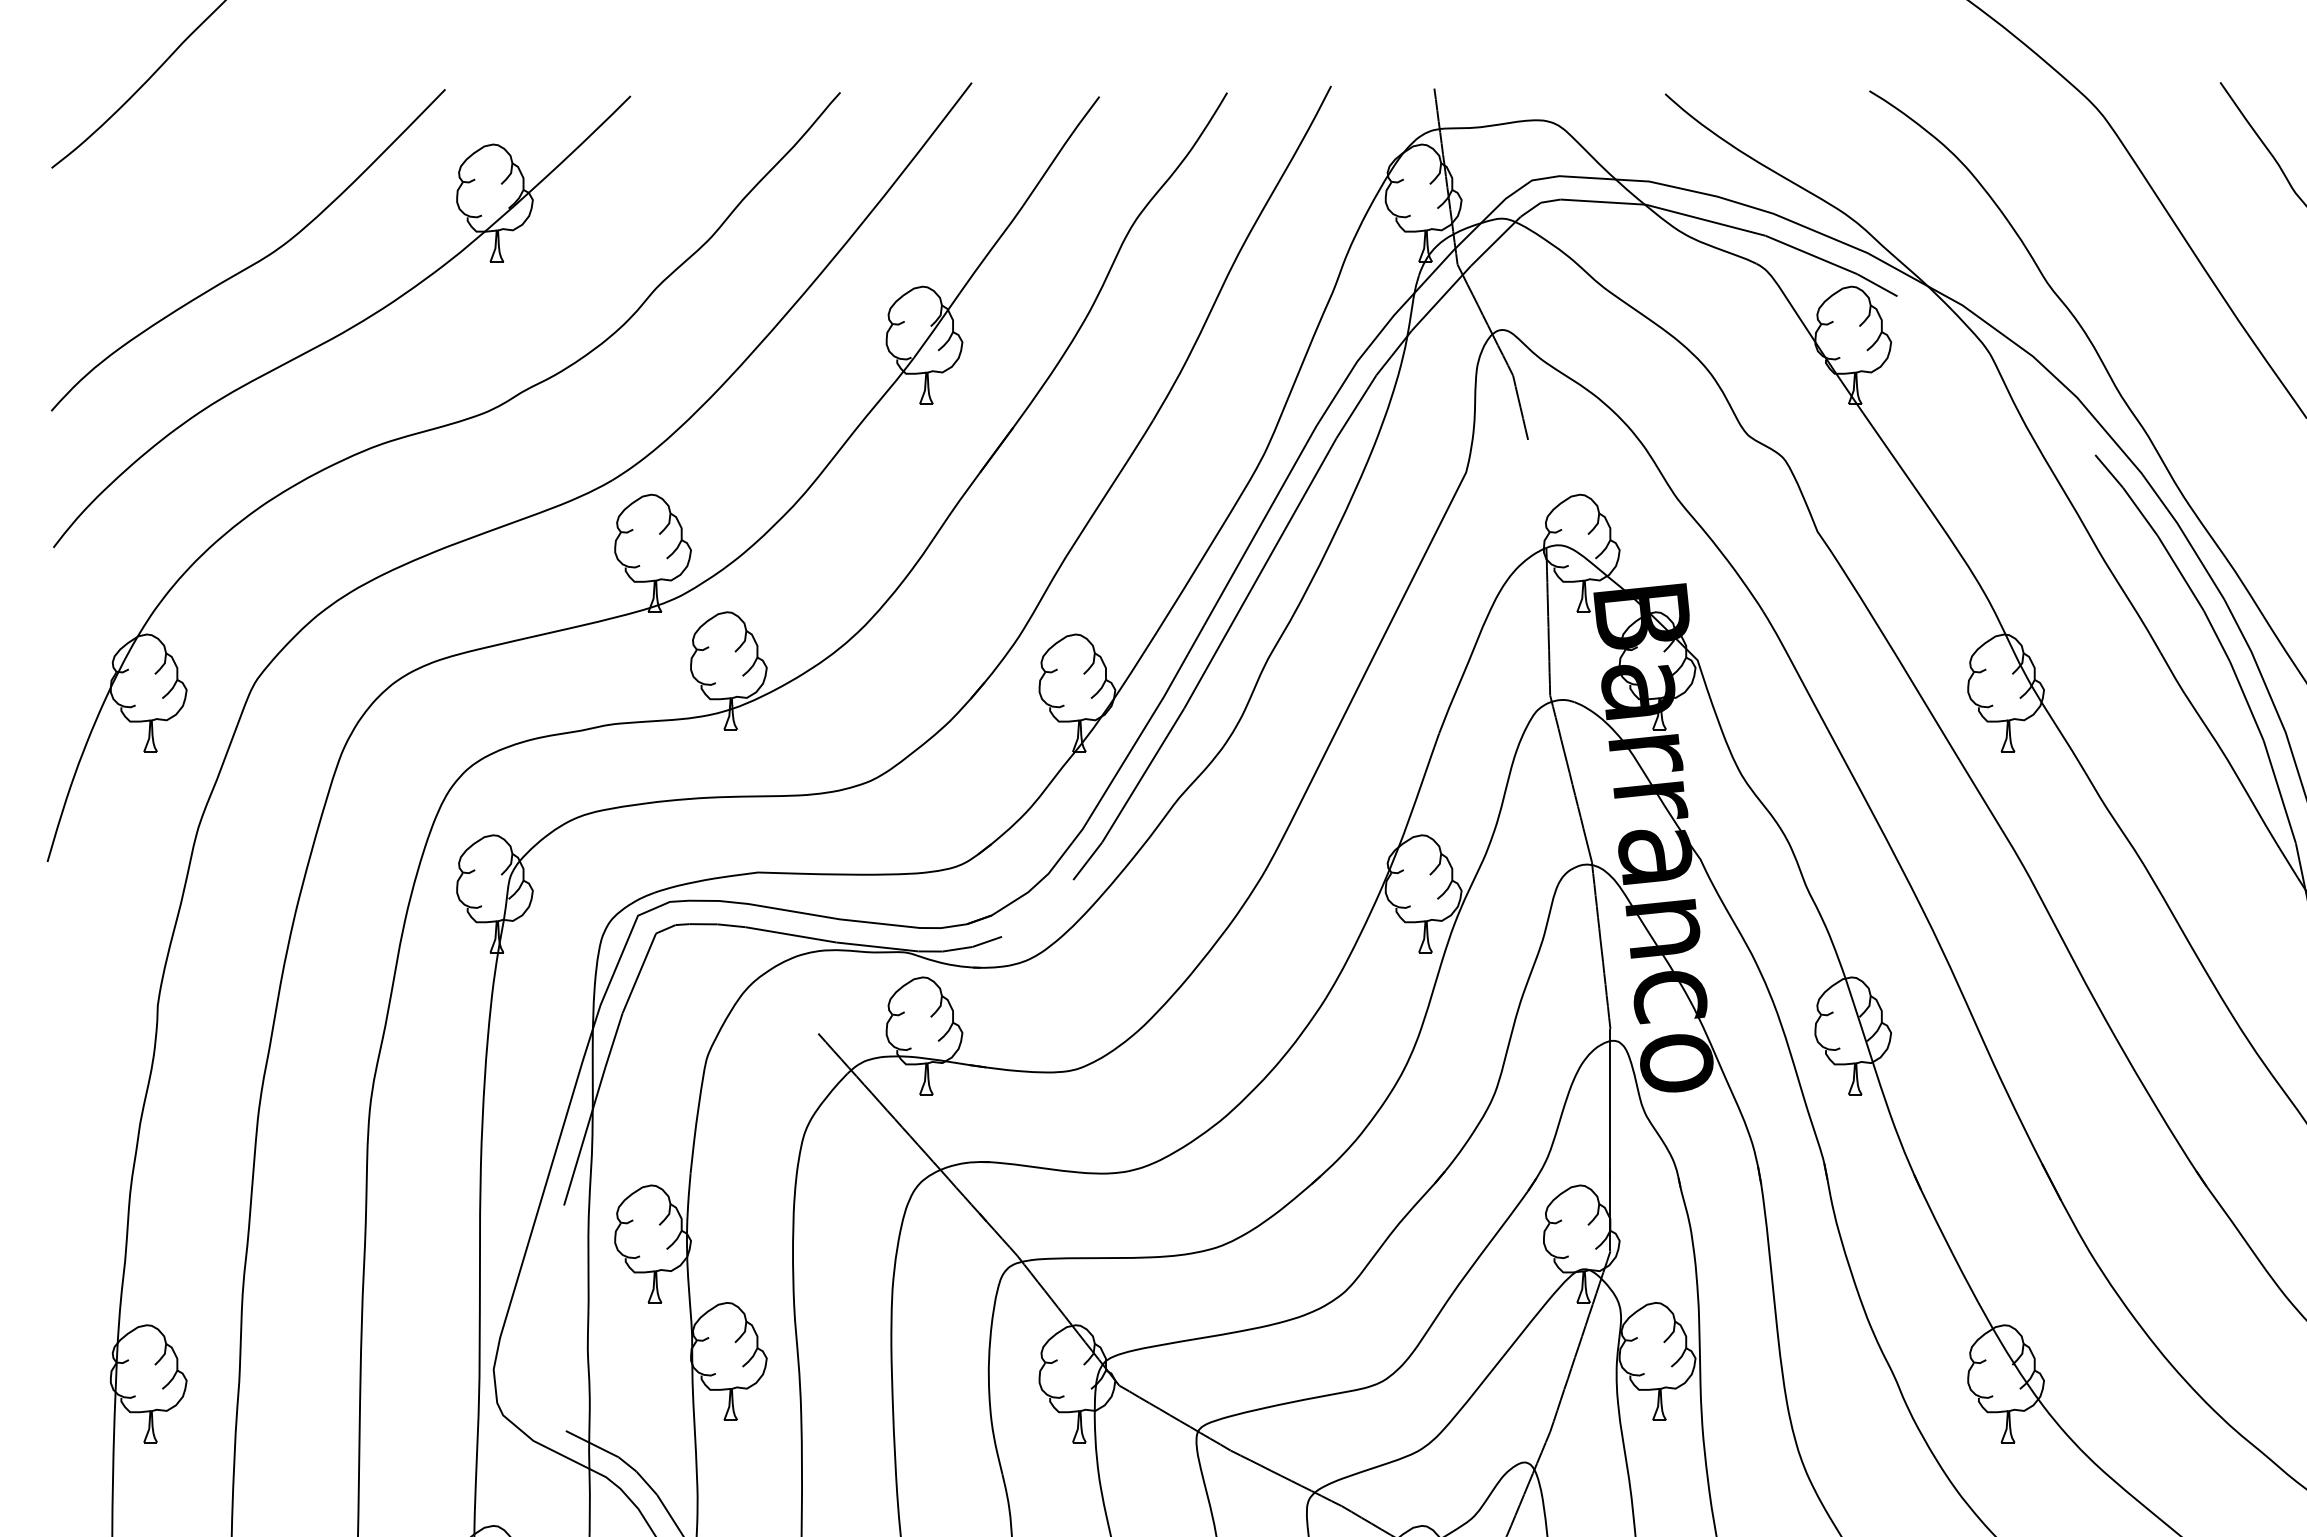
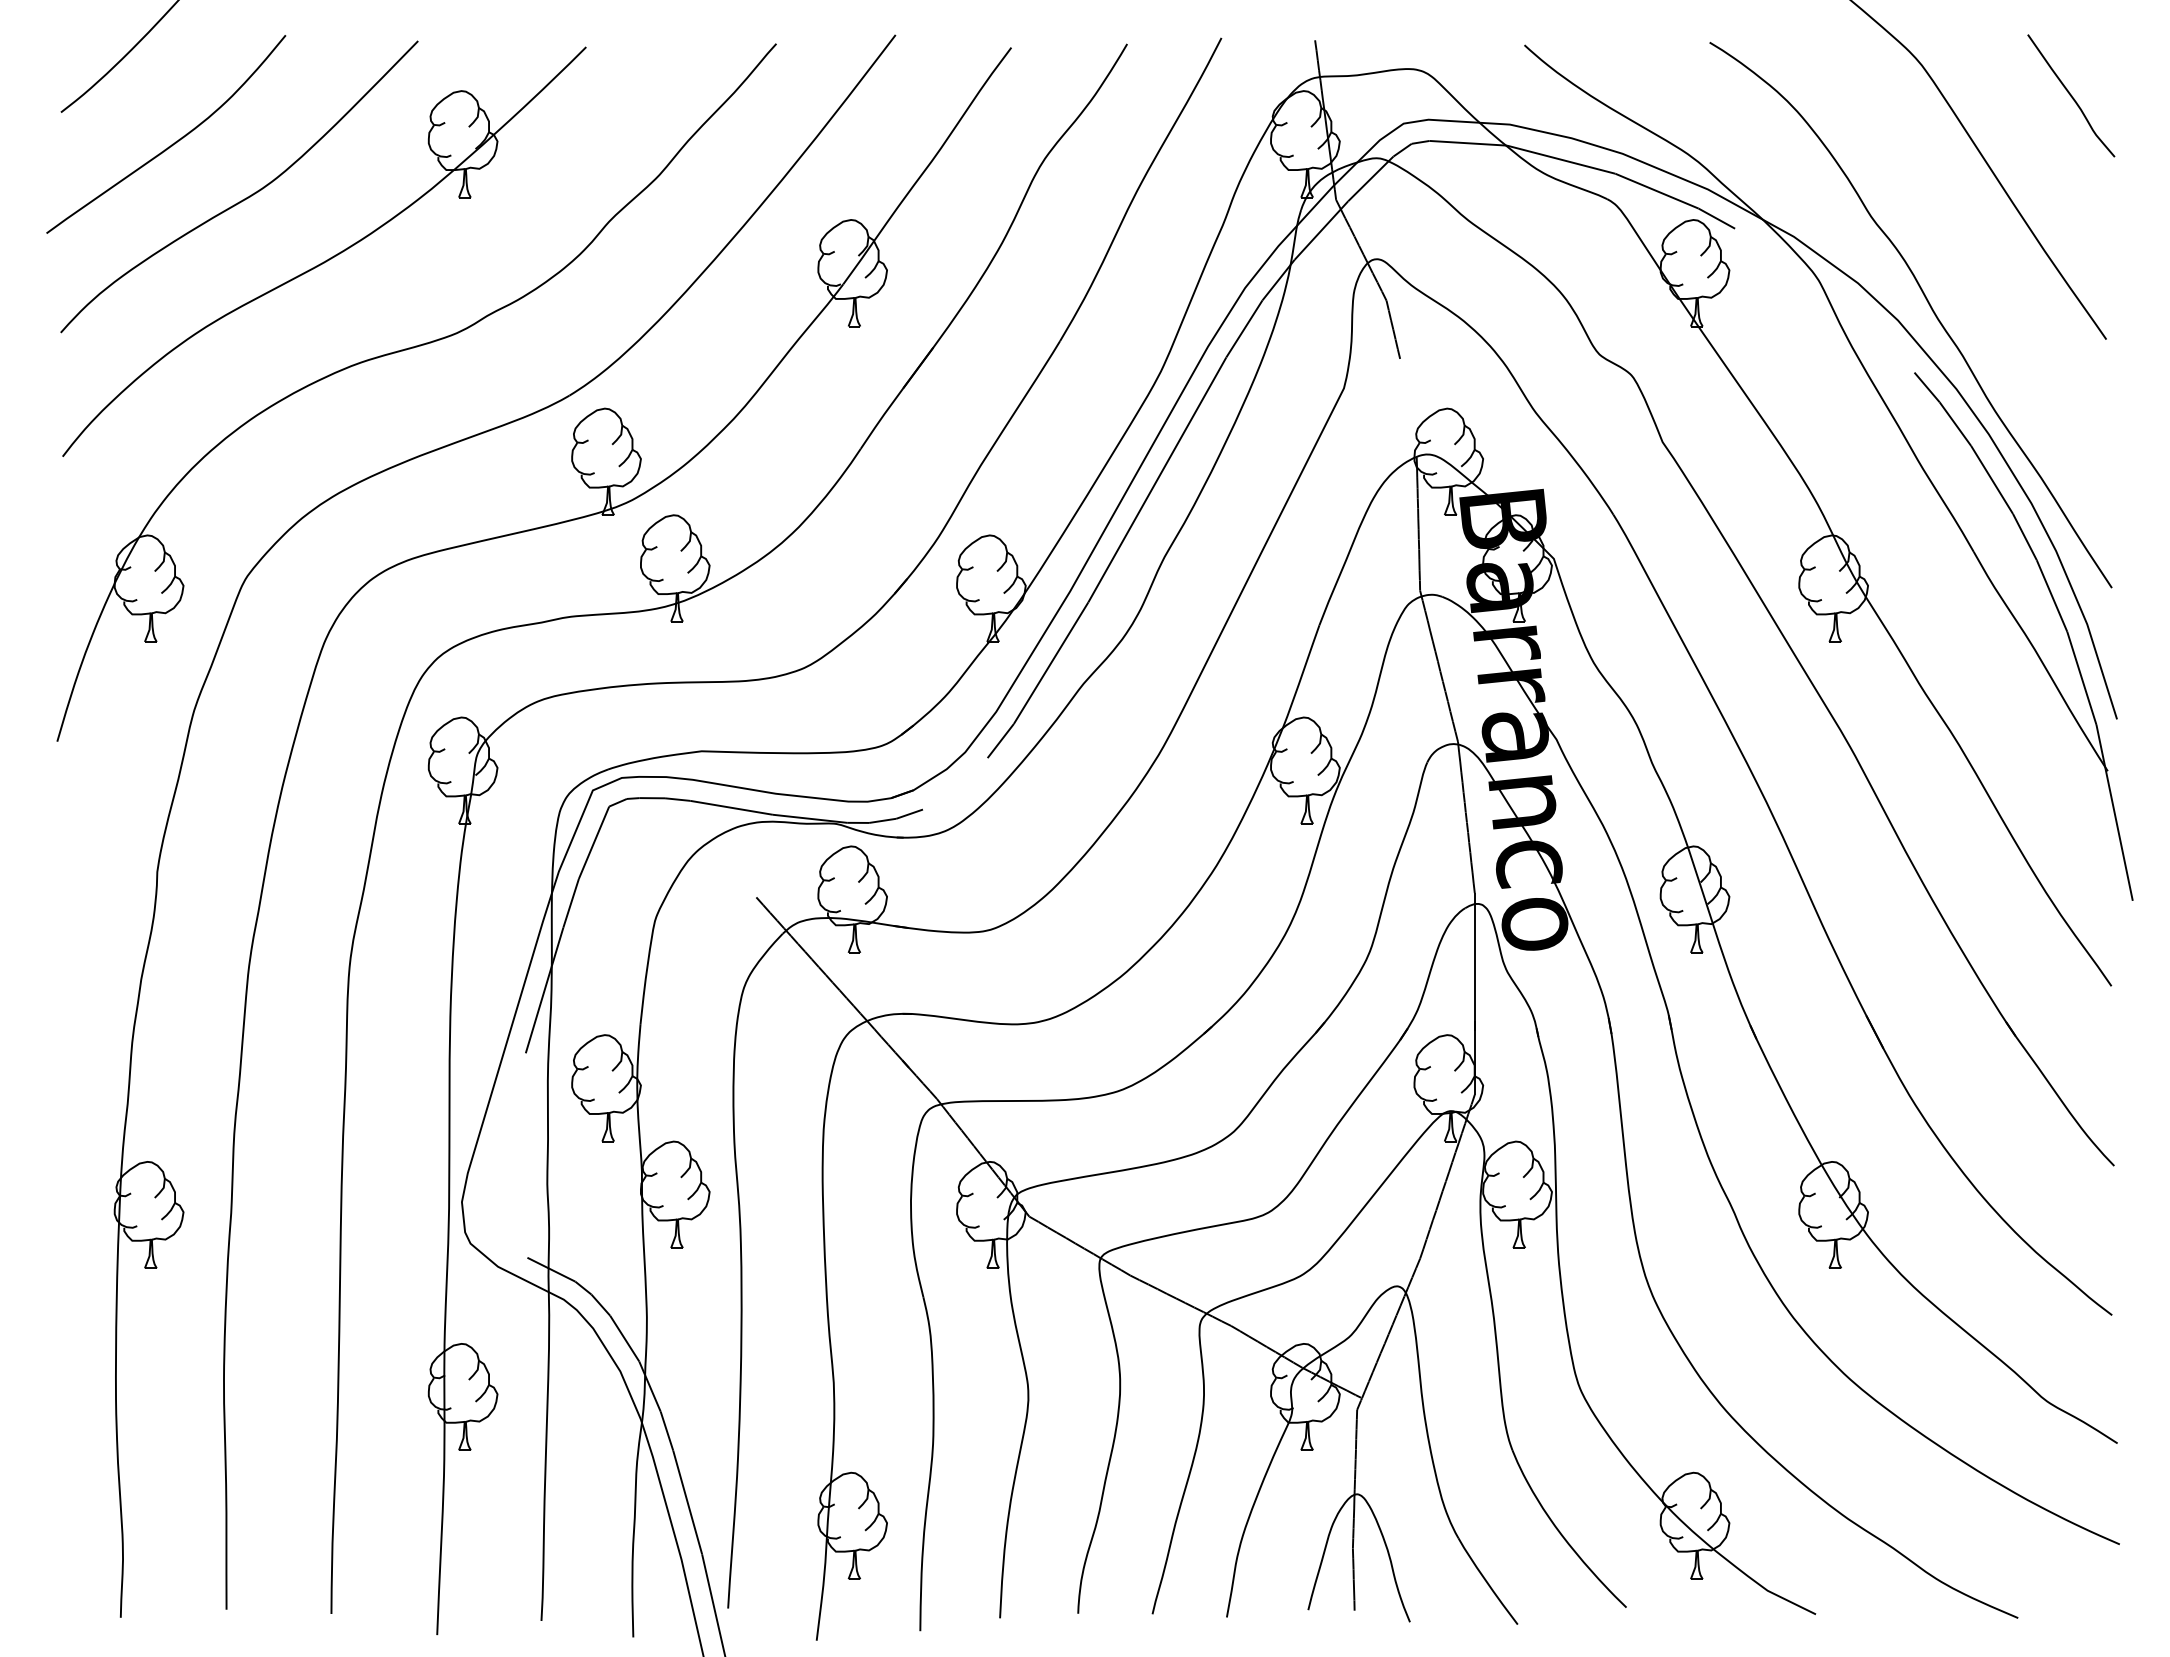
curve: (174, 202) -> (172, 143), added

